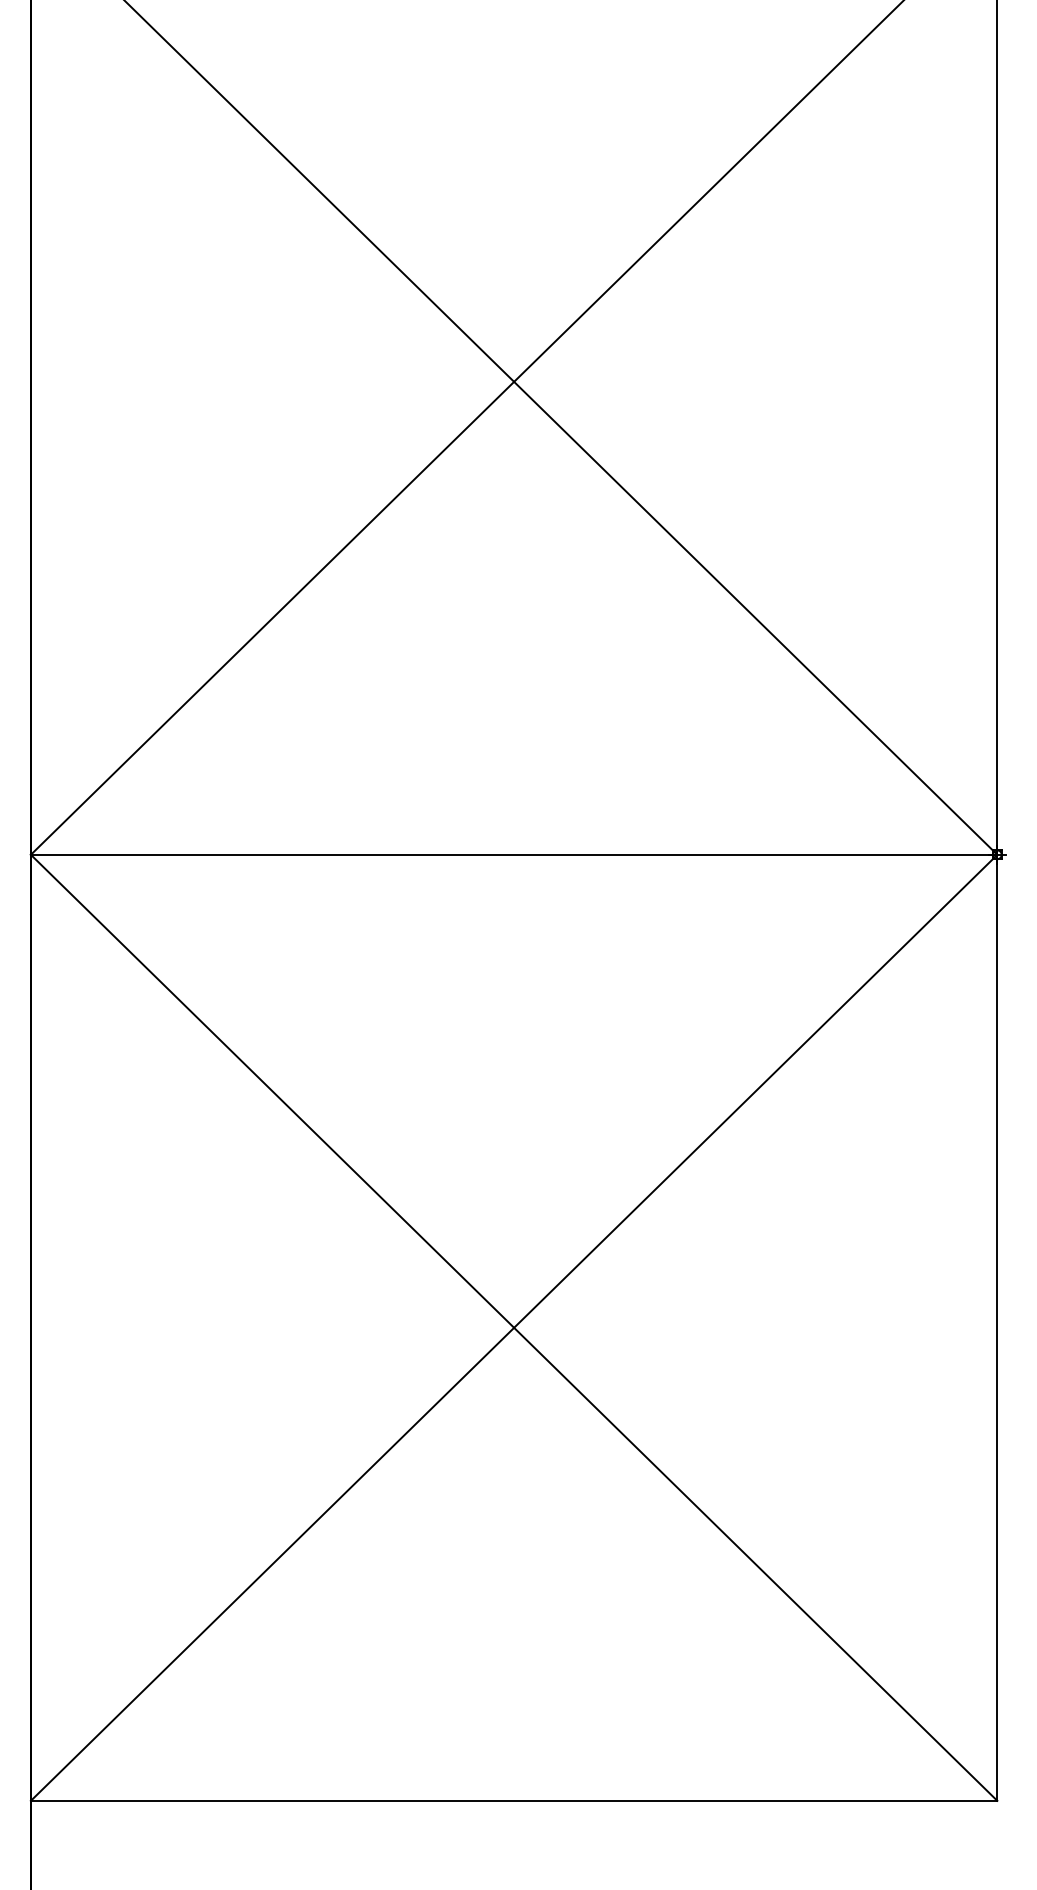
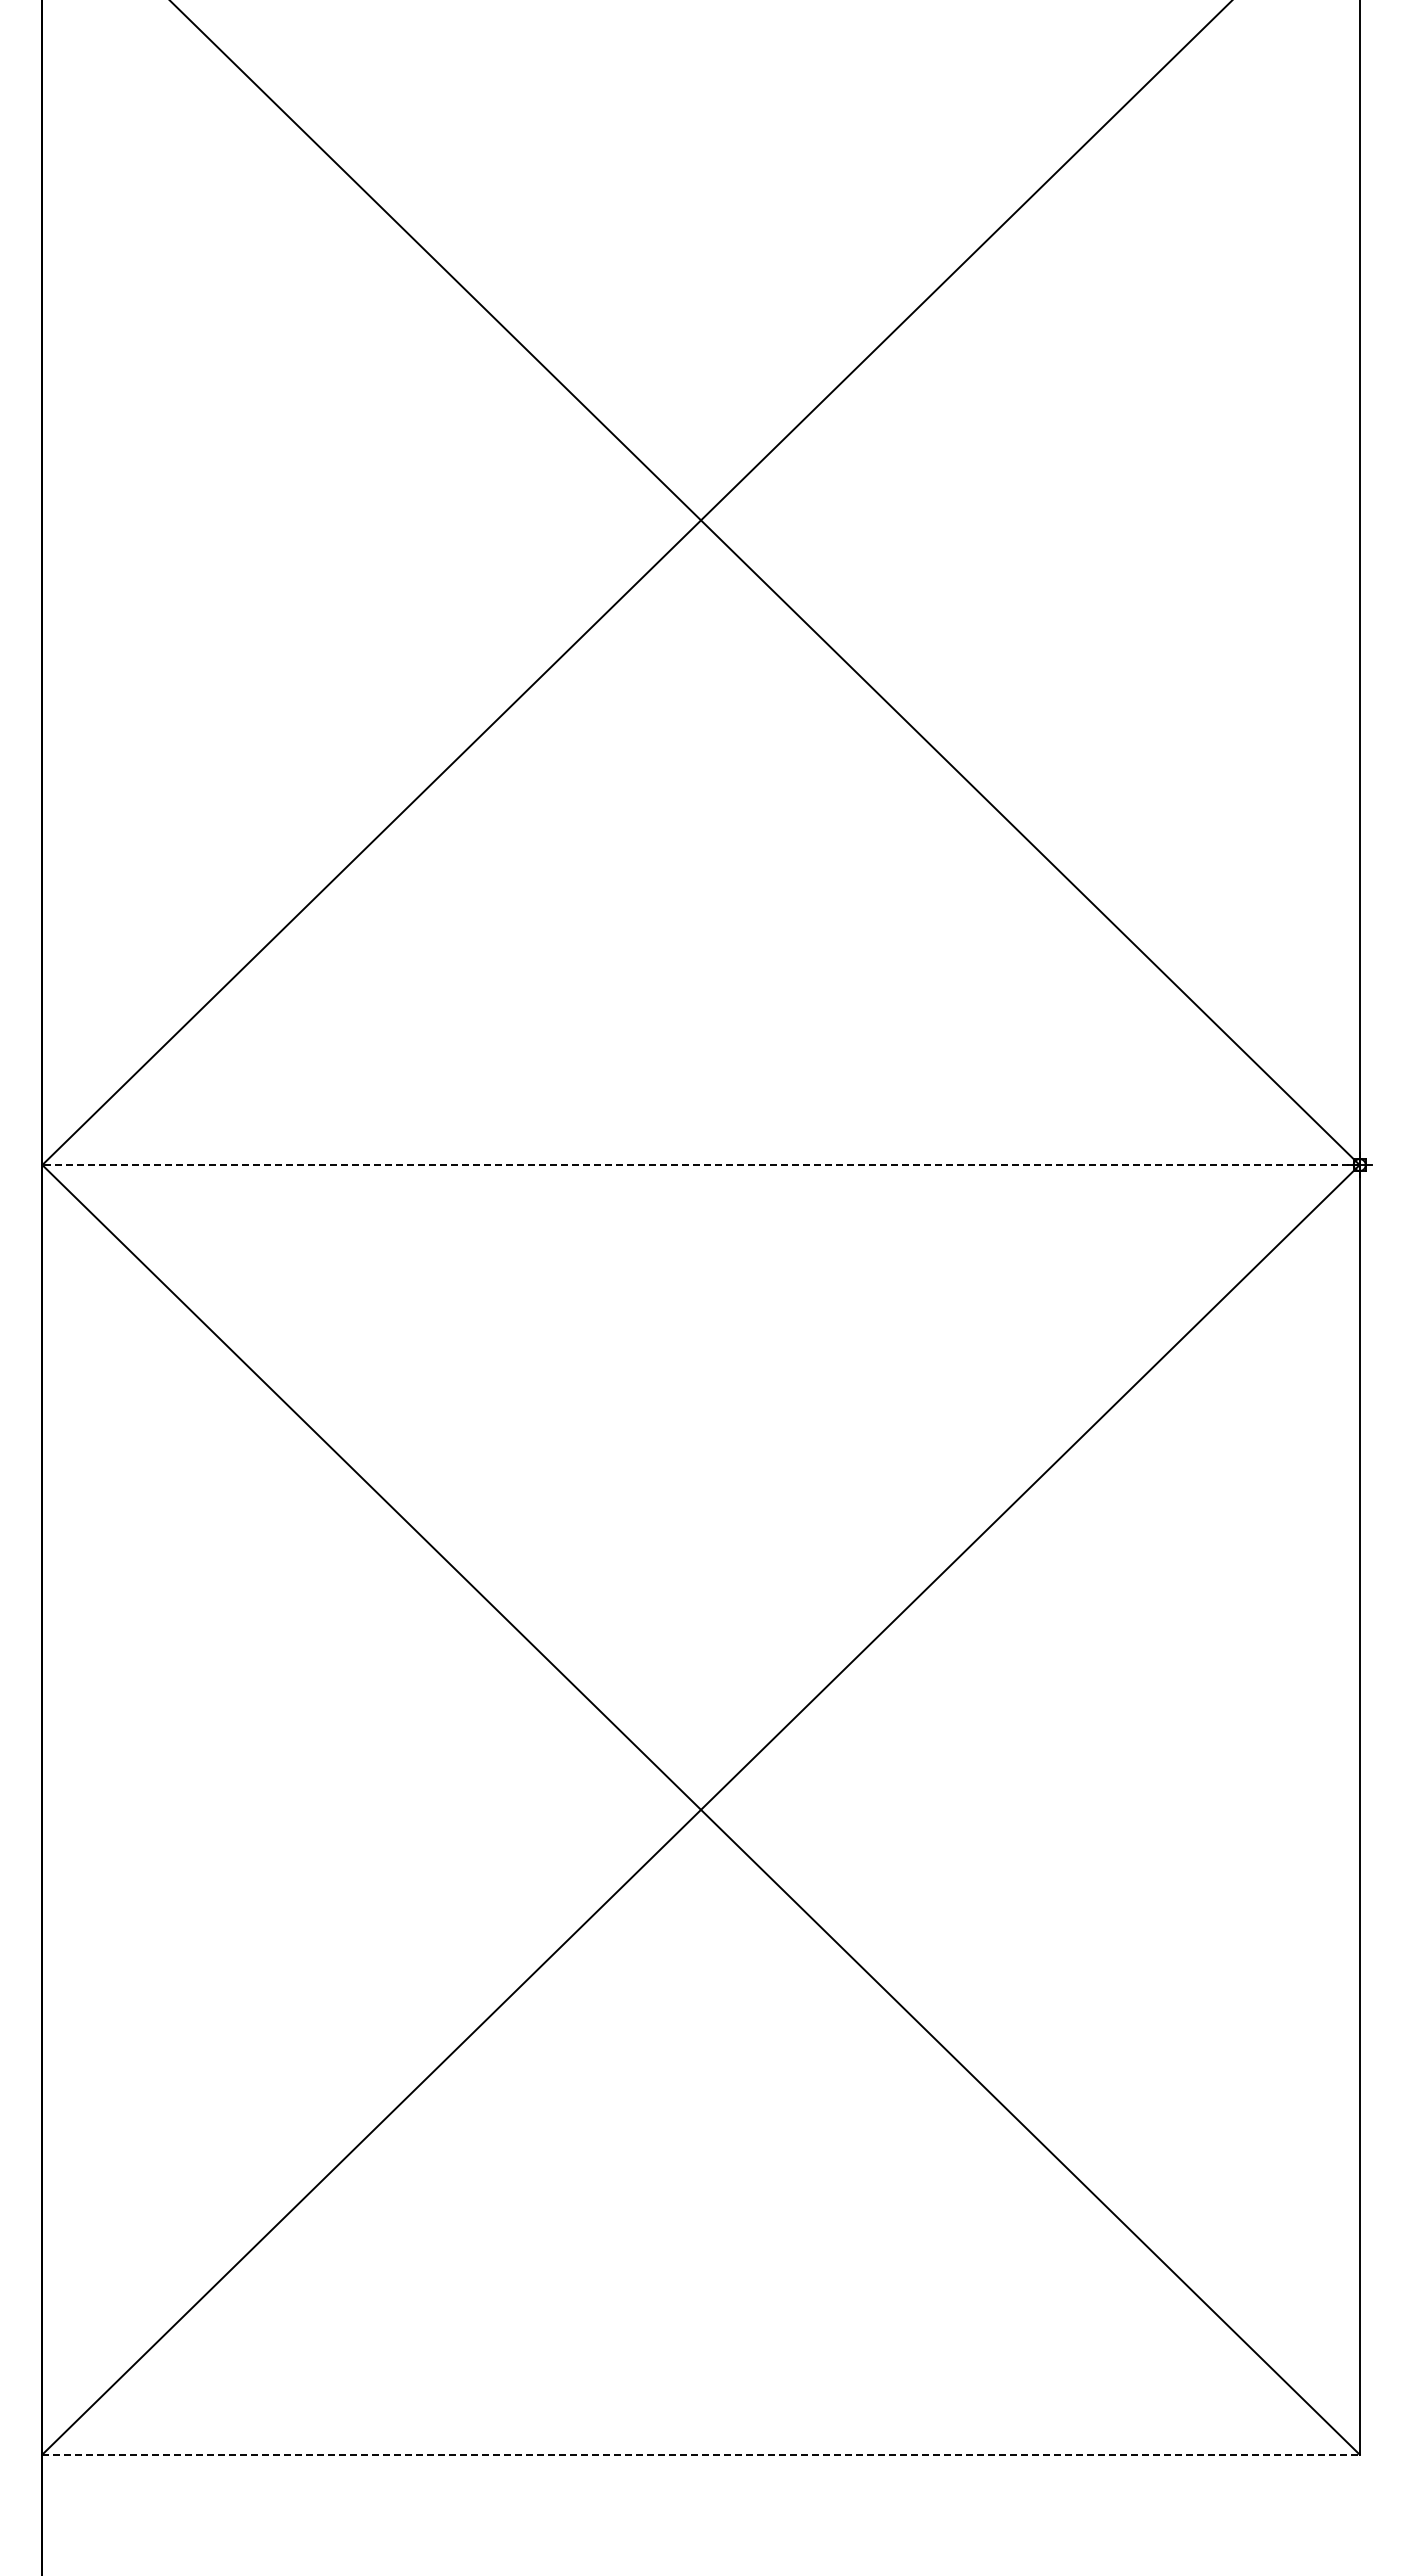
line: (514, 855) -> (701, 1165), solid -> dashed
line: (514, 1800) -> (701, 2454), solid -> dashed

